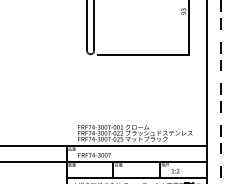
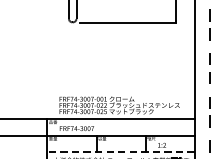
line: (136, 177) -> (120, 151), solid -> dashed

